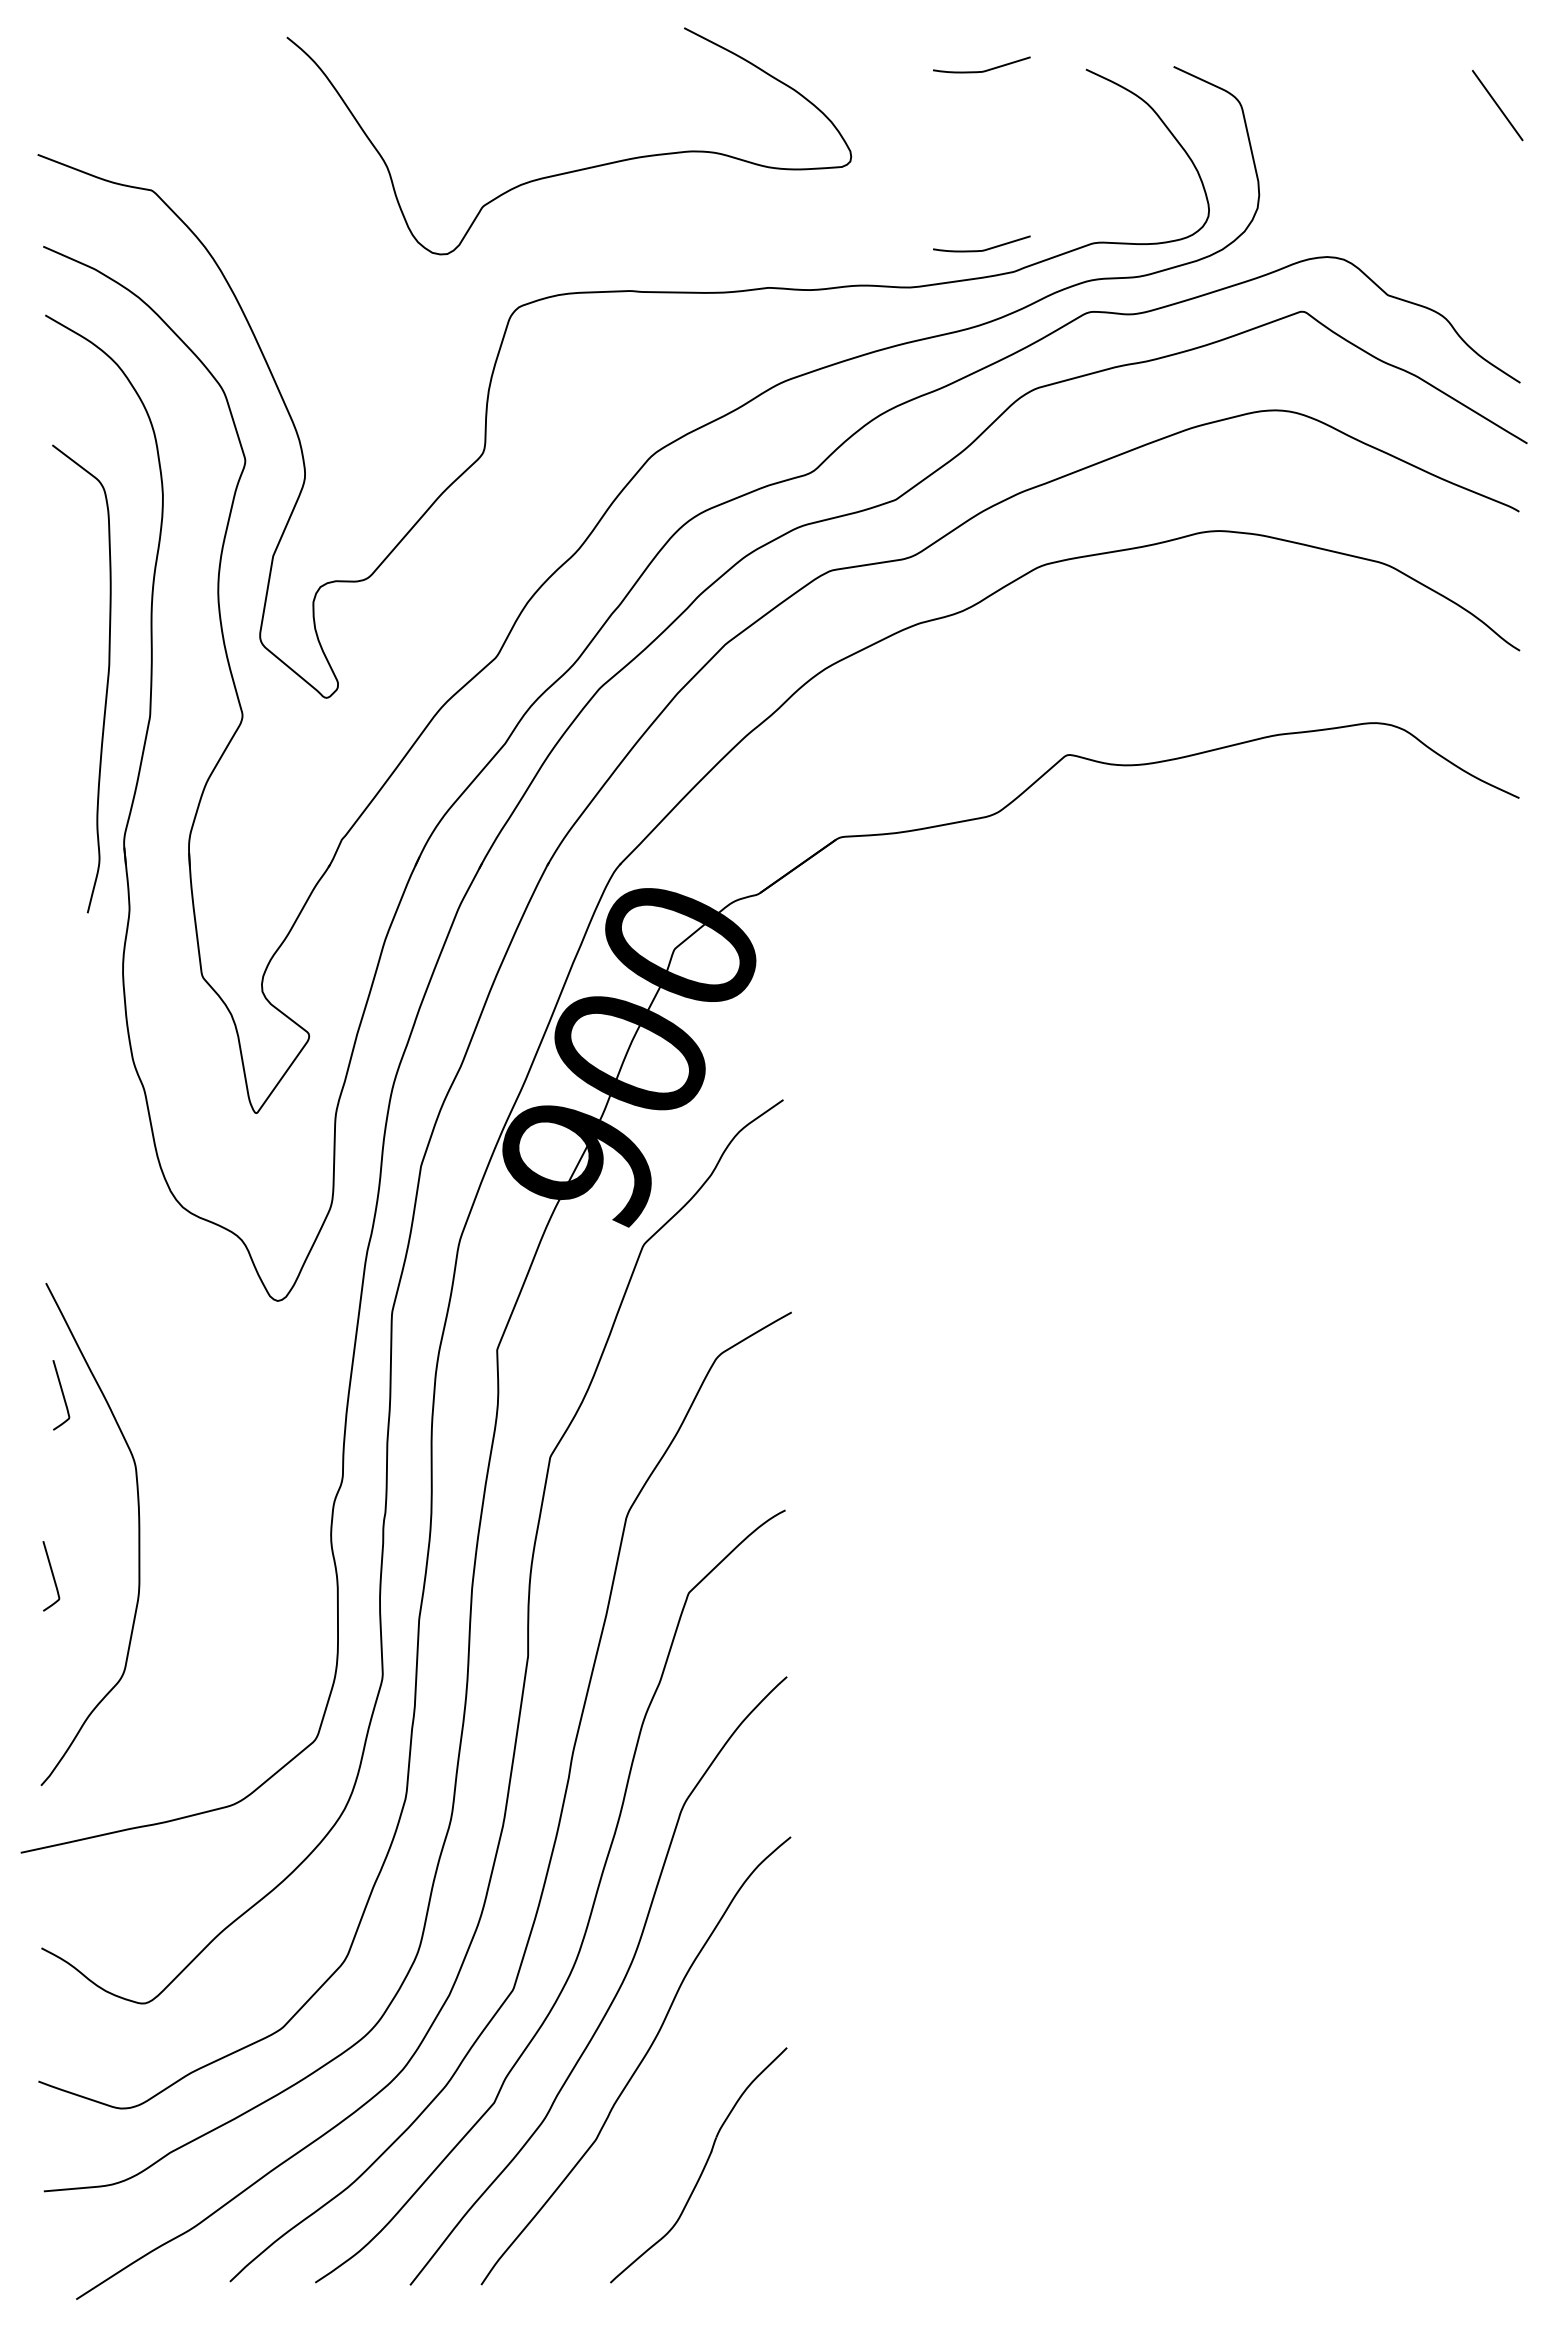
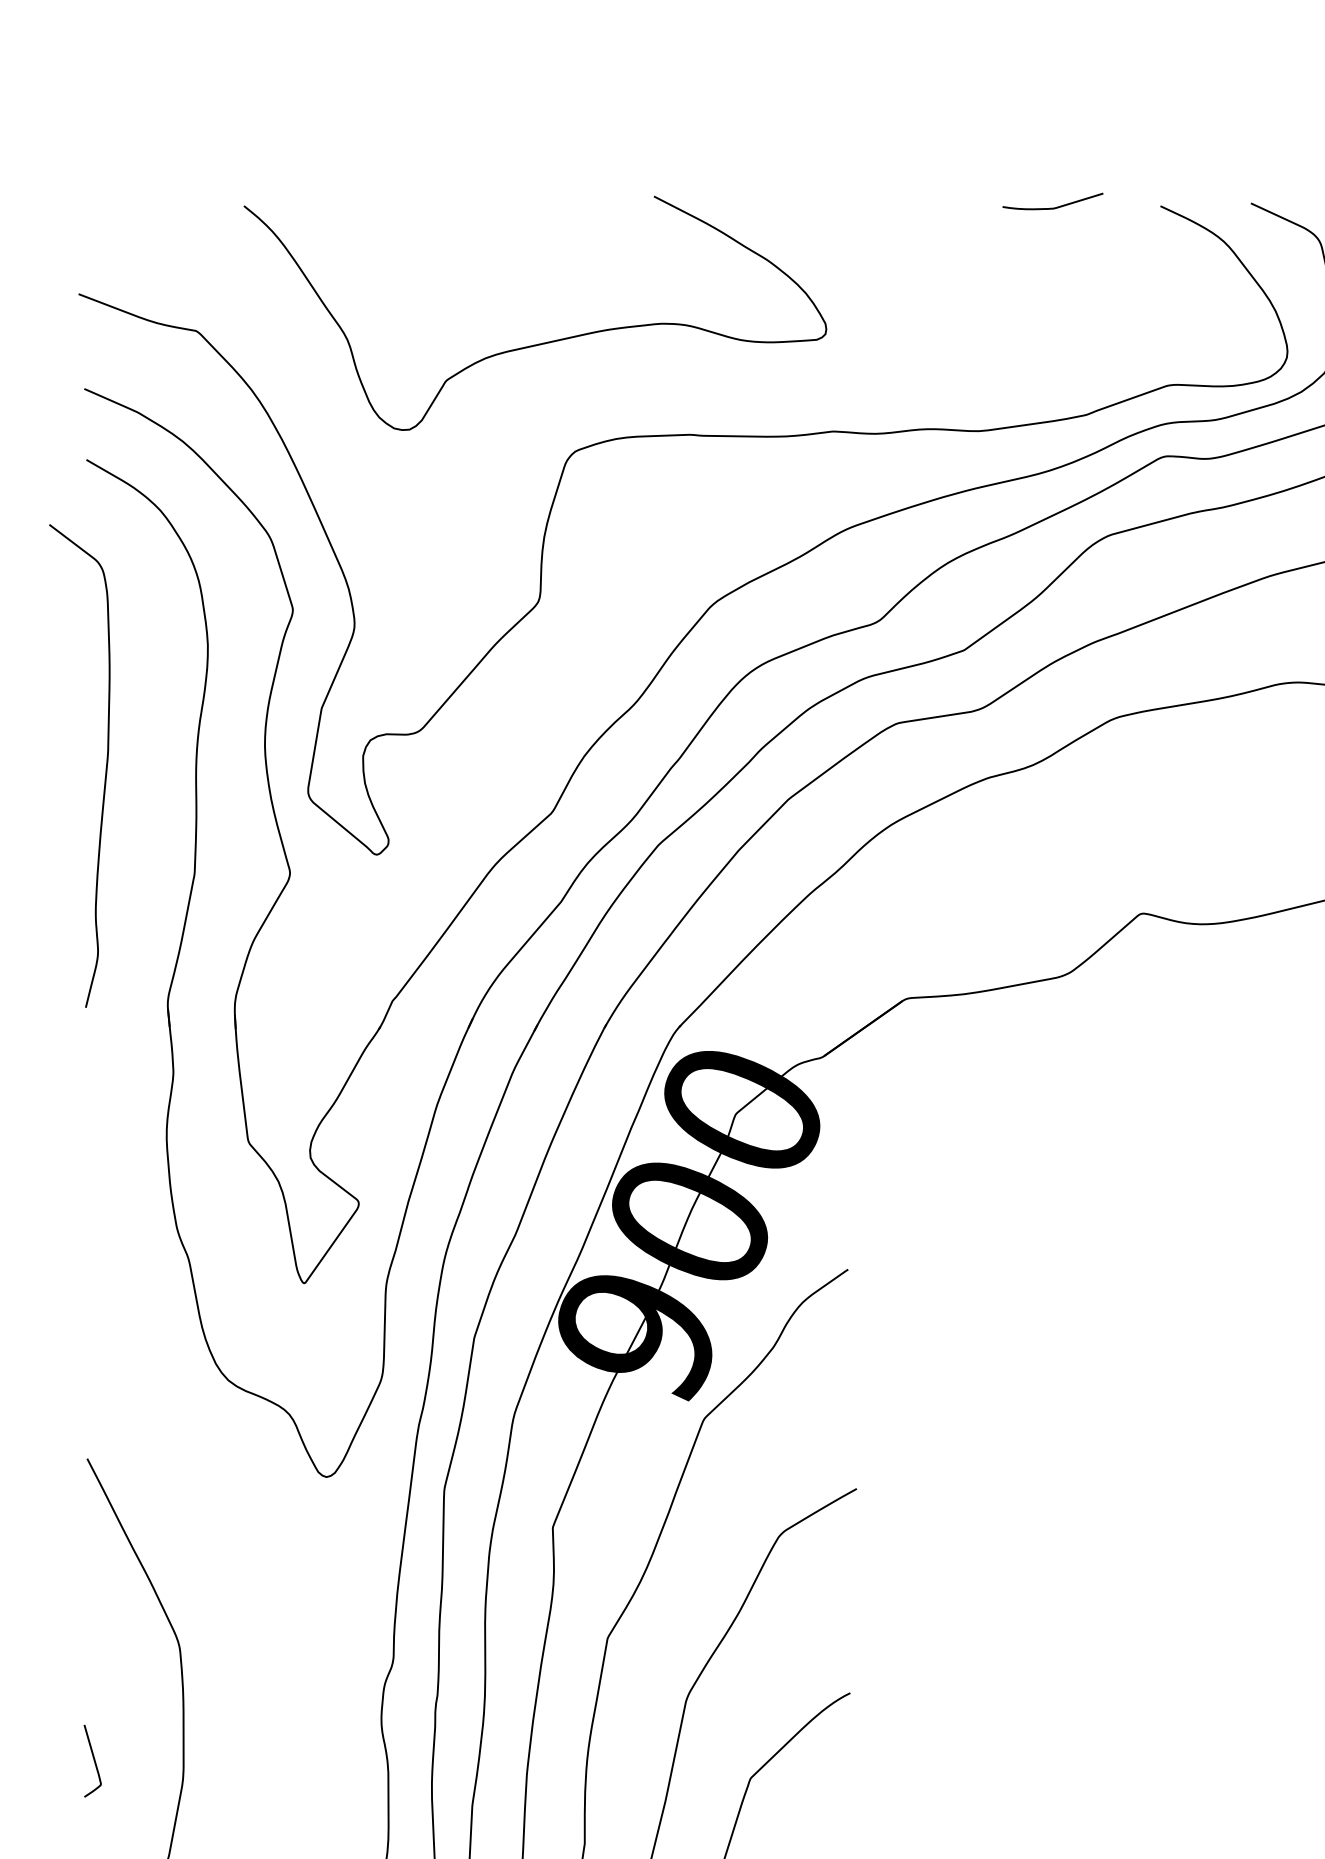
curve: (576, 169) -> (542, 342), moved
curve: (982, 249) -> (1053, 391), removed
curve: (106, 682) -> (105, 769), moved
curve: (62, 1395) -> (104, 1574), removed

